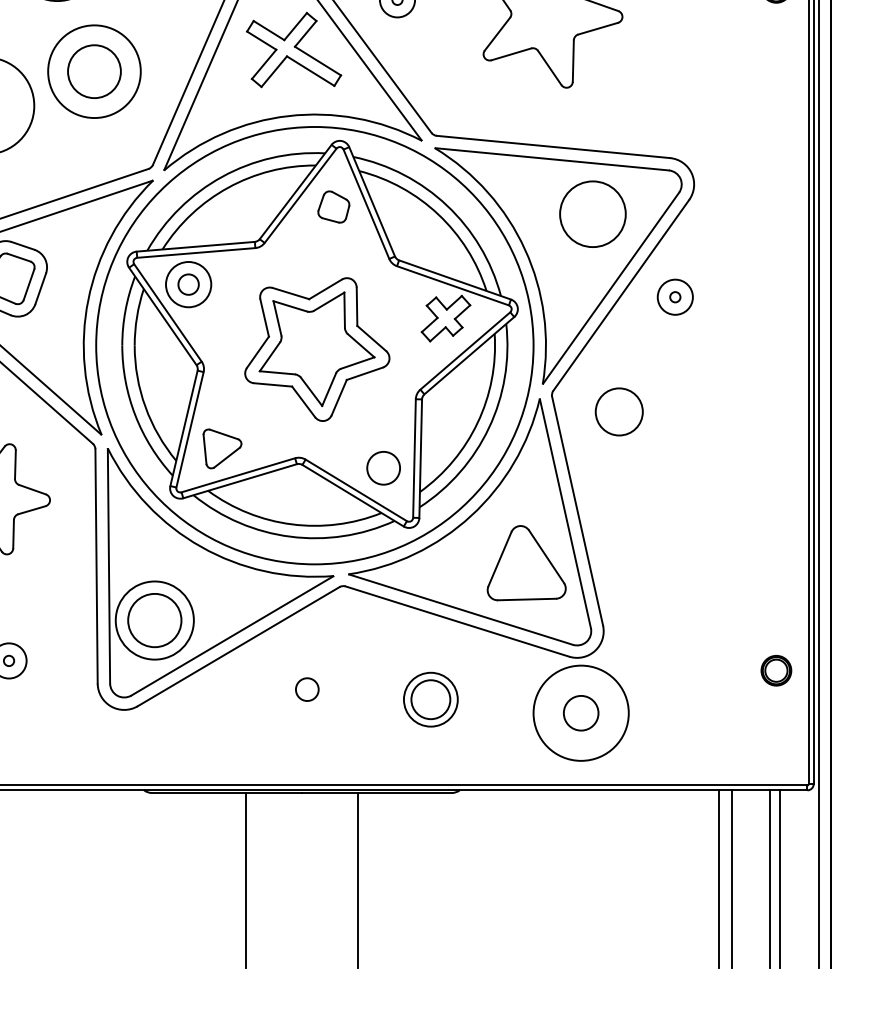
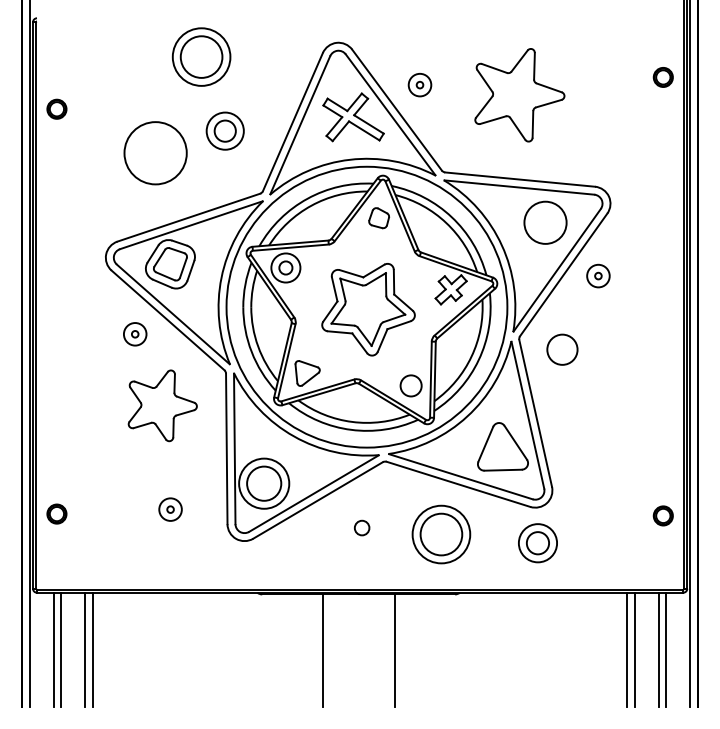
part: (93, 70) -> (224, 130), size x0.62
part: (430, 699) -> (441, 534), size x1.67
circle: (580, 713) -> (537, 543), size x0.62

